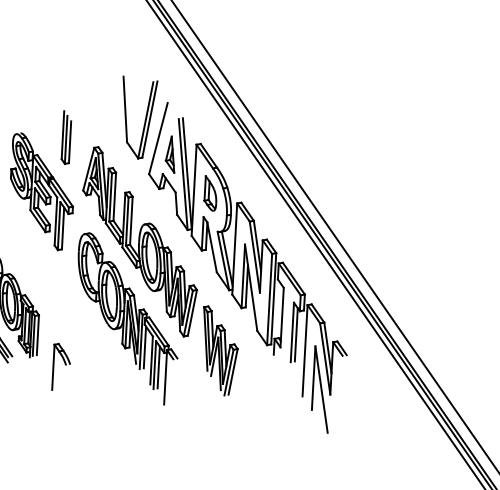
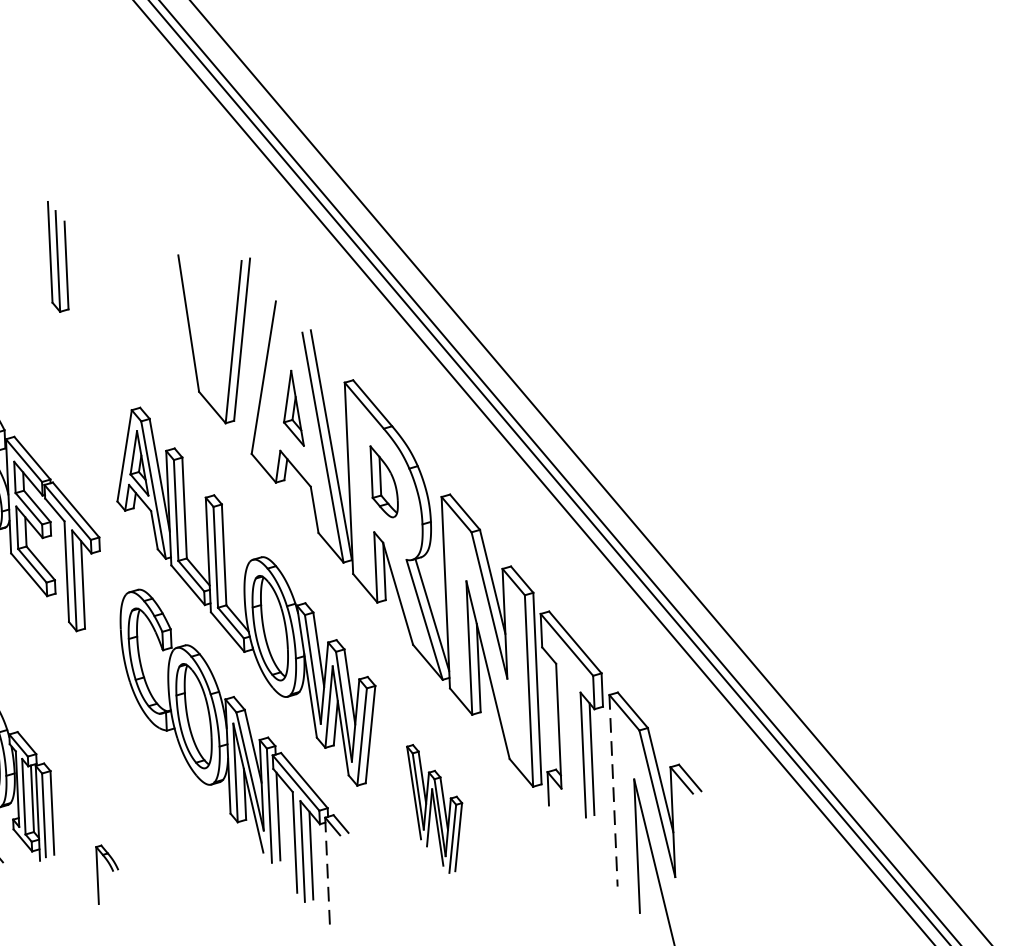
part: (66, 137) -> (58, 256), moved
part: (220, 350) -> (436, 807), size x0.7
line: (305, 350) -> (614, 790), solid -> dashed
part: (60, 366) -> (105, 873), size x0.6
line: (165, 377) -> (327, 875), solid -> dashed

